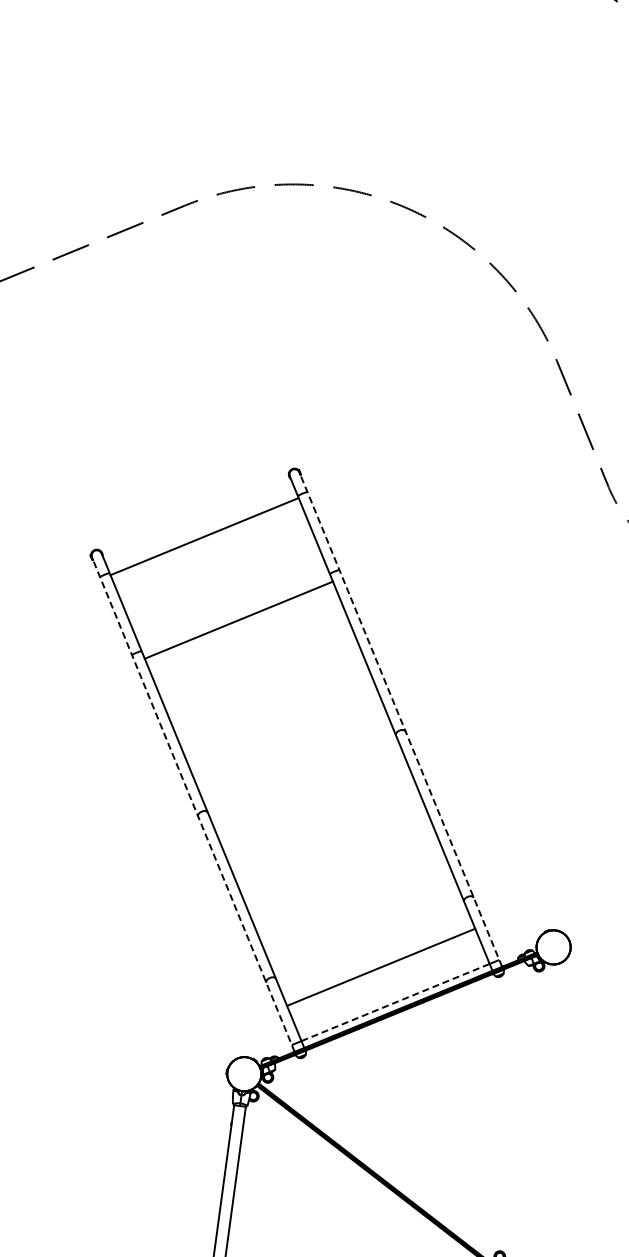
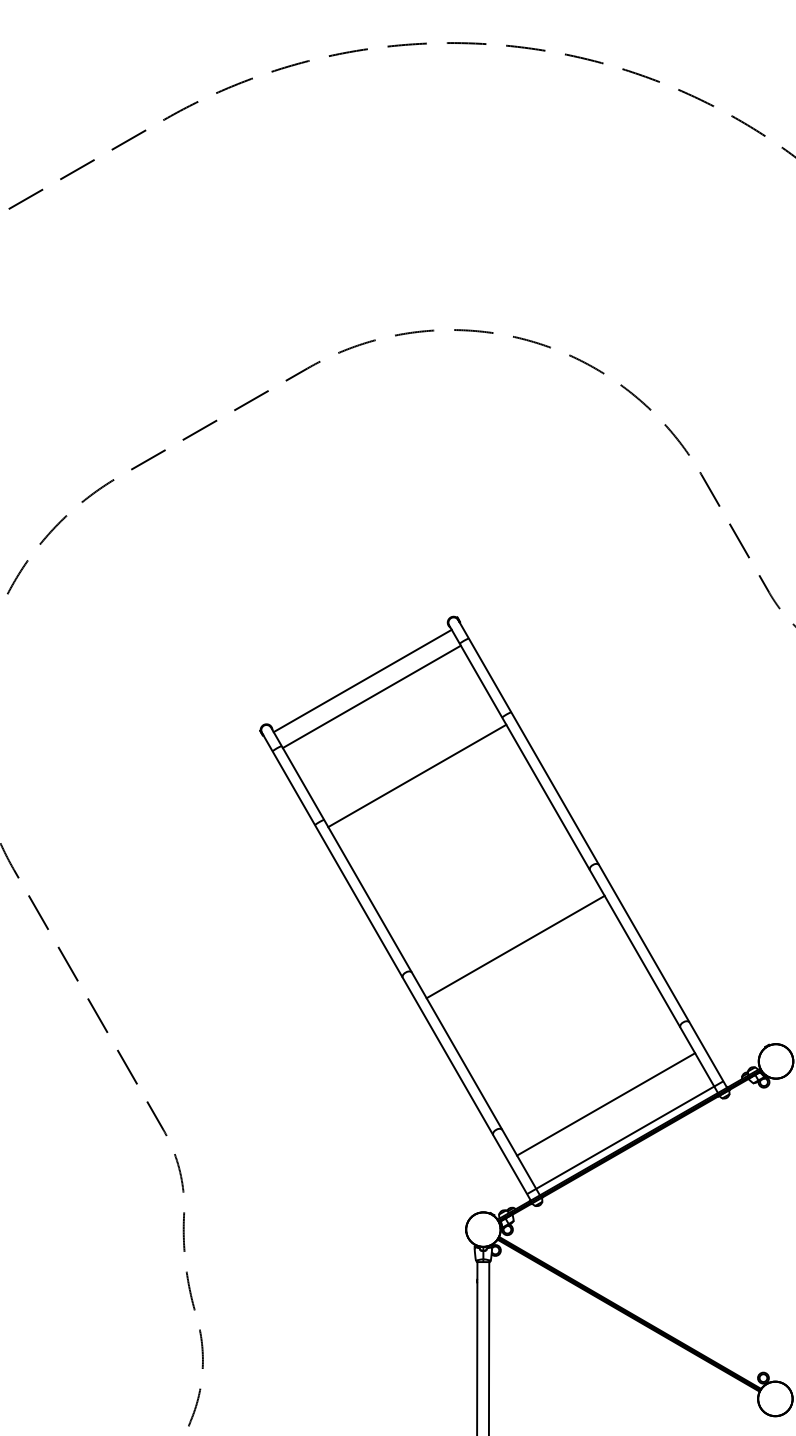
line: (197, 519) -> (362, 680), added
line: (400, 719) -> (592, 853), dashed -> solid
line: (312, 800) -> (515, 946), added
line: (193, 804) -> (396, 966), dashed -> solid
line: (395, 1002) -> (625, 1137), dashed -> solid

